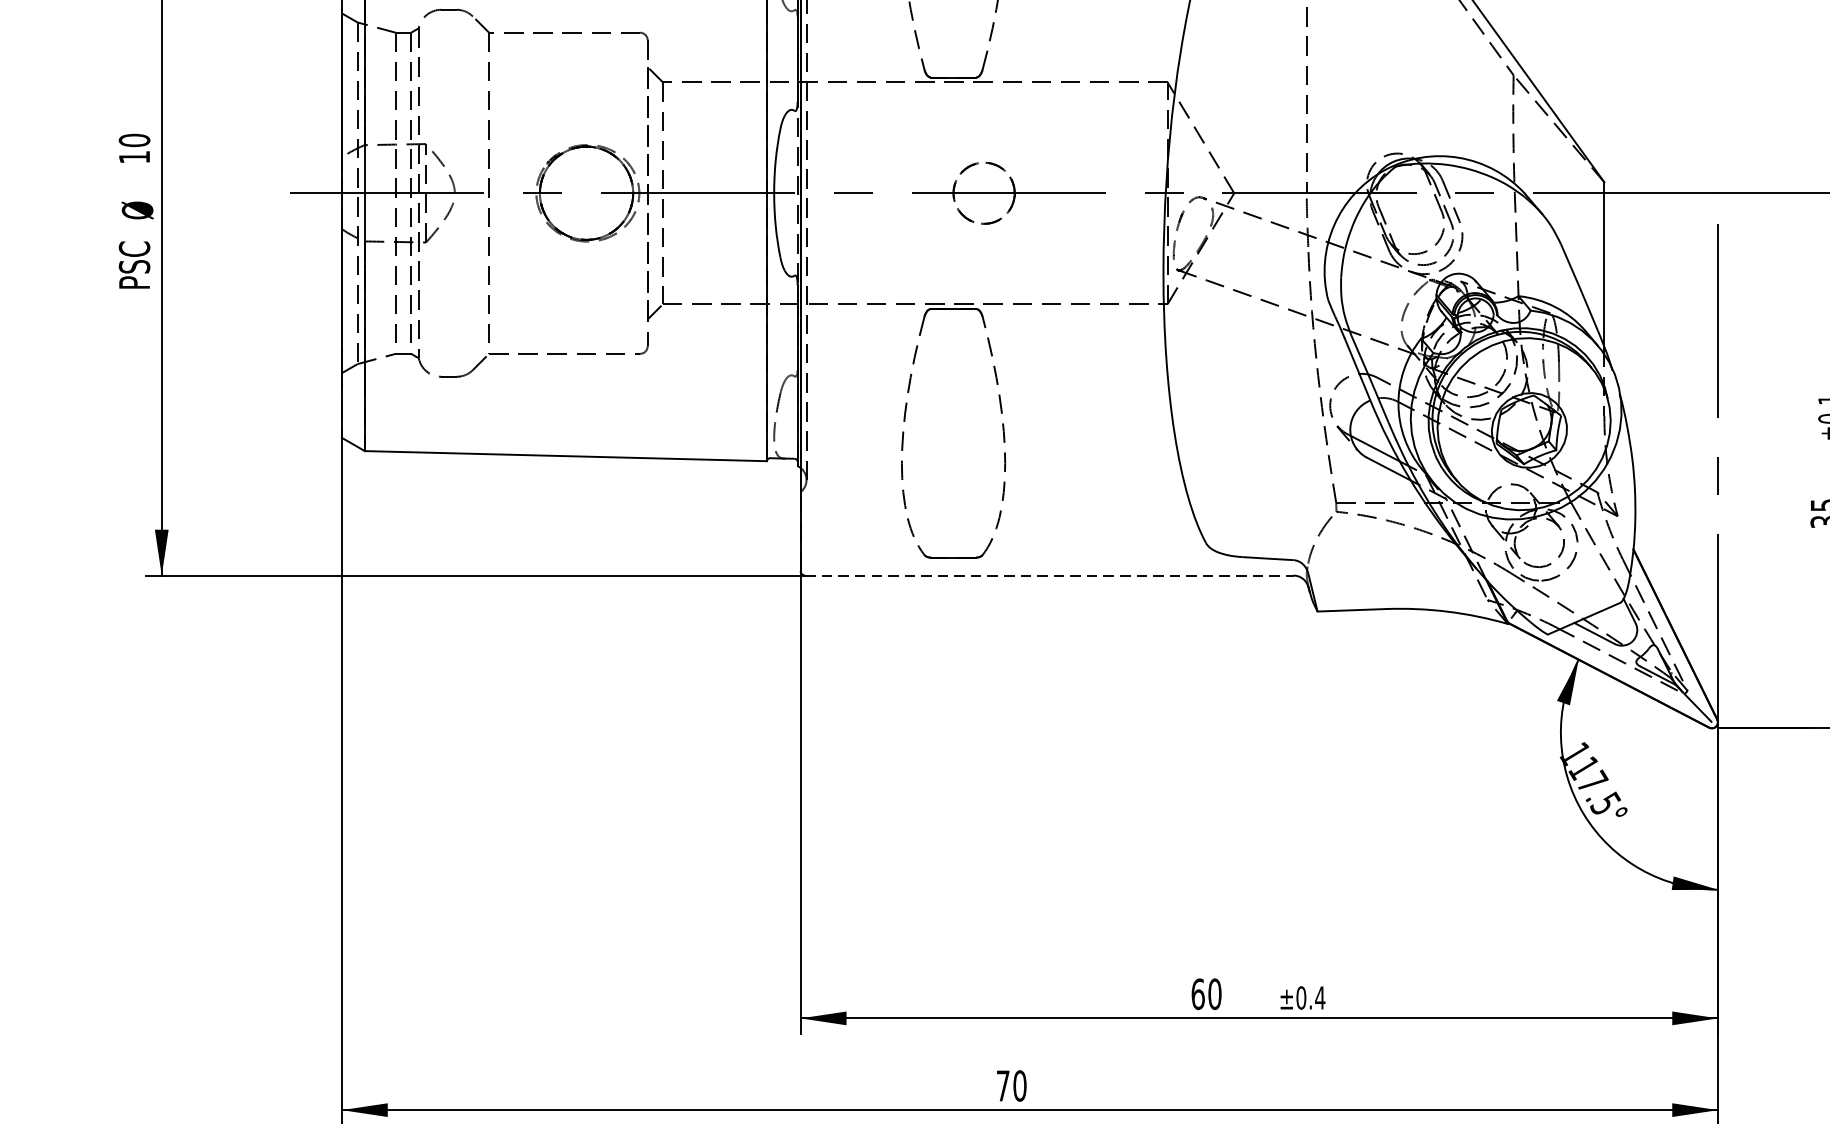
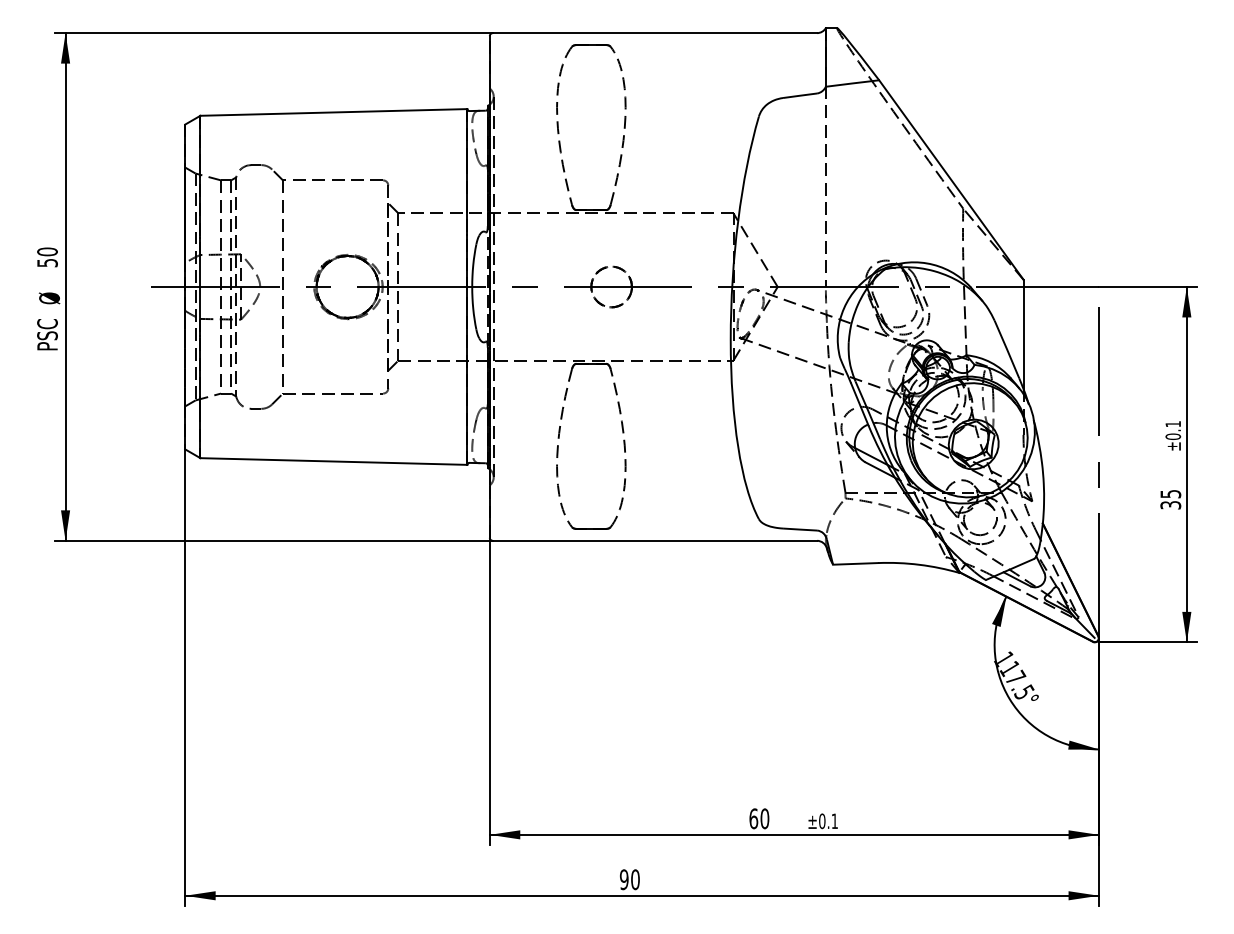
text: (134, 157) -> (47, 263), 10 -> 50
line: (1050, 575) -> (655, 540), dashed -> solid
text: (1319, 996) -> (834, 820), ±0.4 -> ±0.1
text: (1001, 1085) -> (623, 879), 70 -> 90

